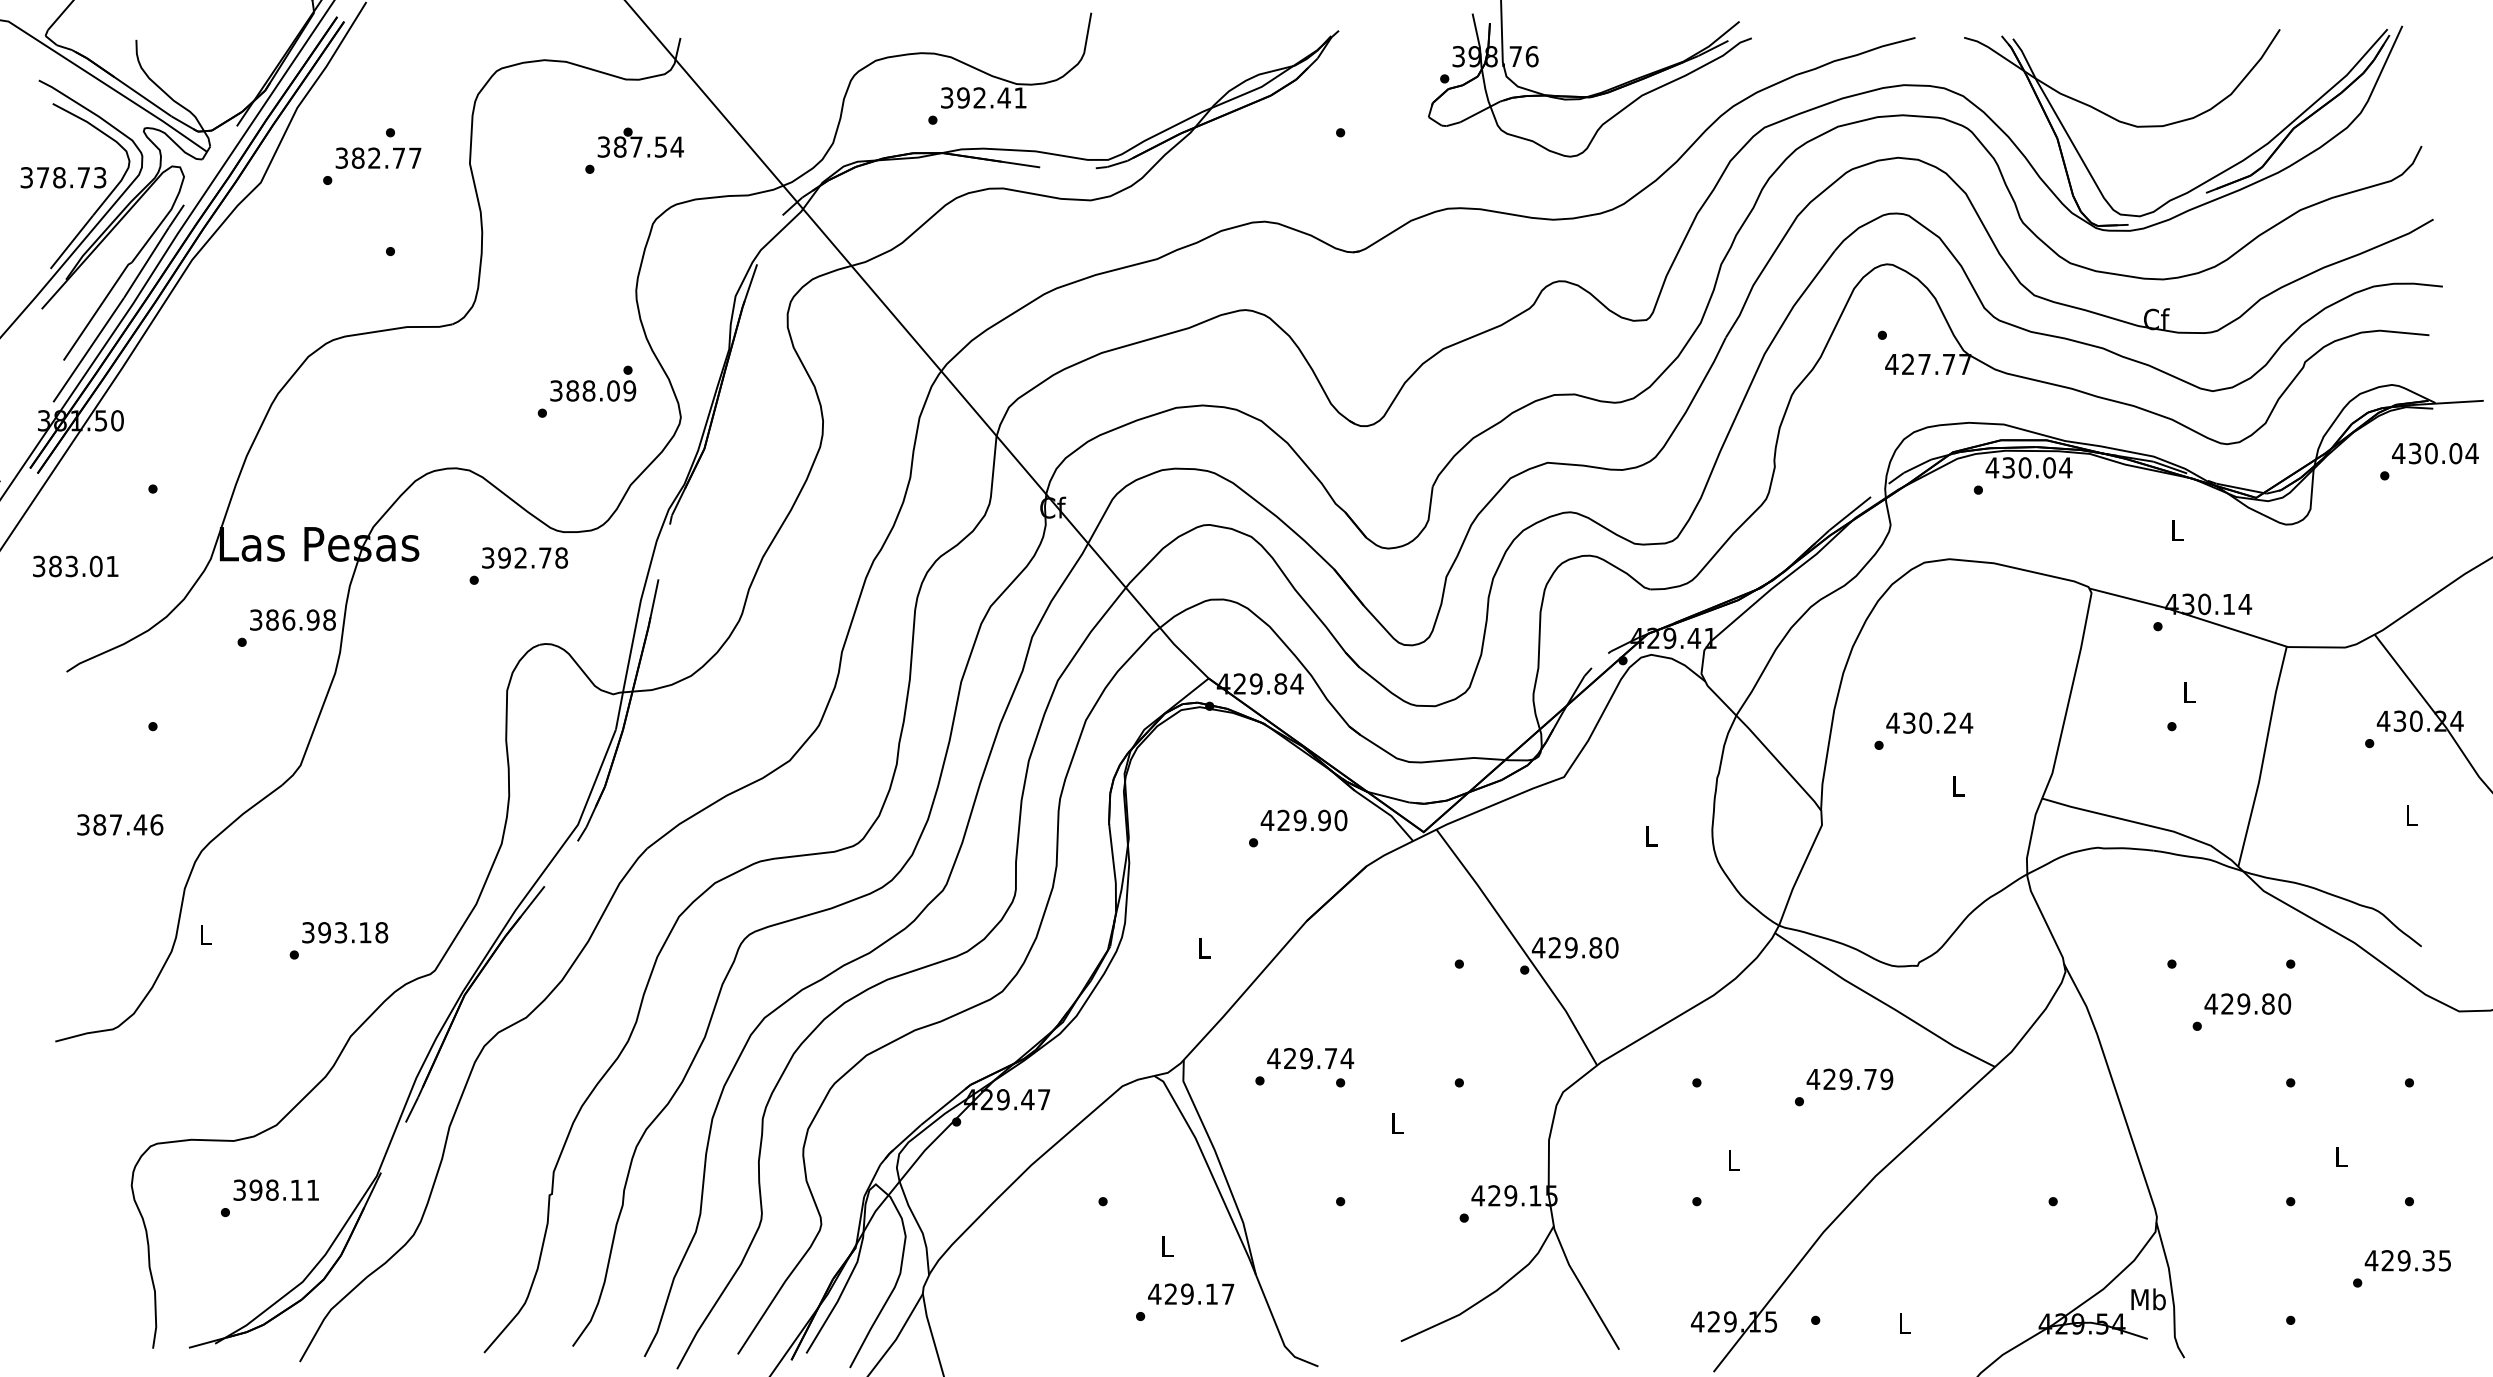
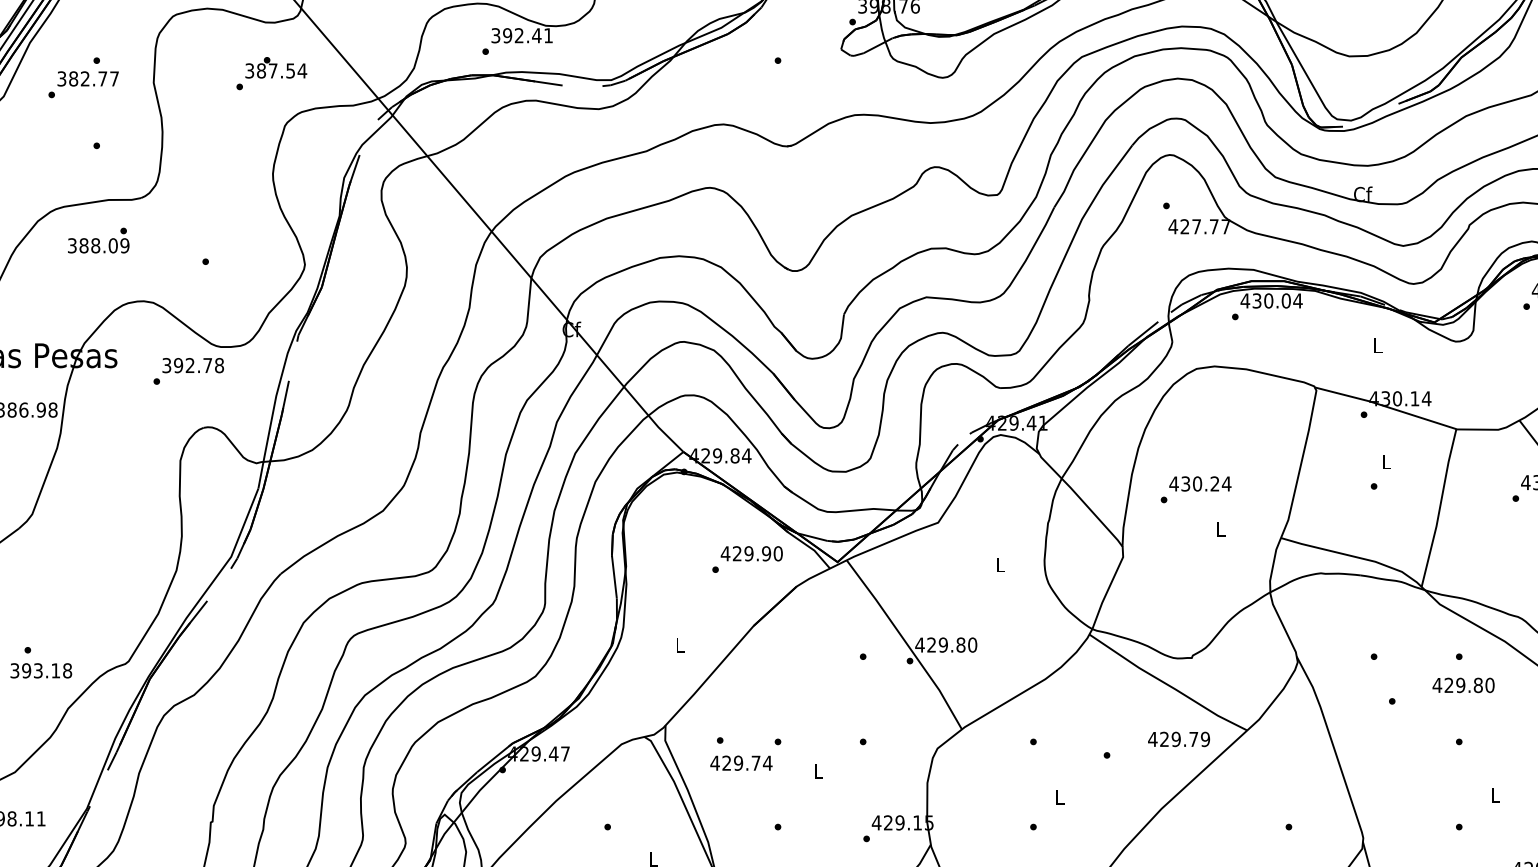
text: (593, 383) -> (98, 240), moved
text: (345, 932) -> (41, 670), moved
text: (2247, 1003) -> (1463, 685), moved
text: (1310, 1058) -> (741, 763), moved
text: (1849, 1079) -> (1178, 739), moved

